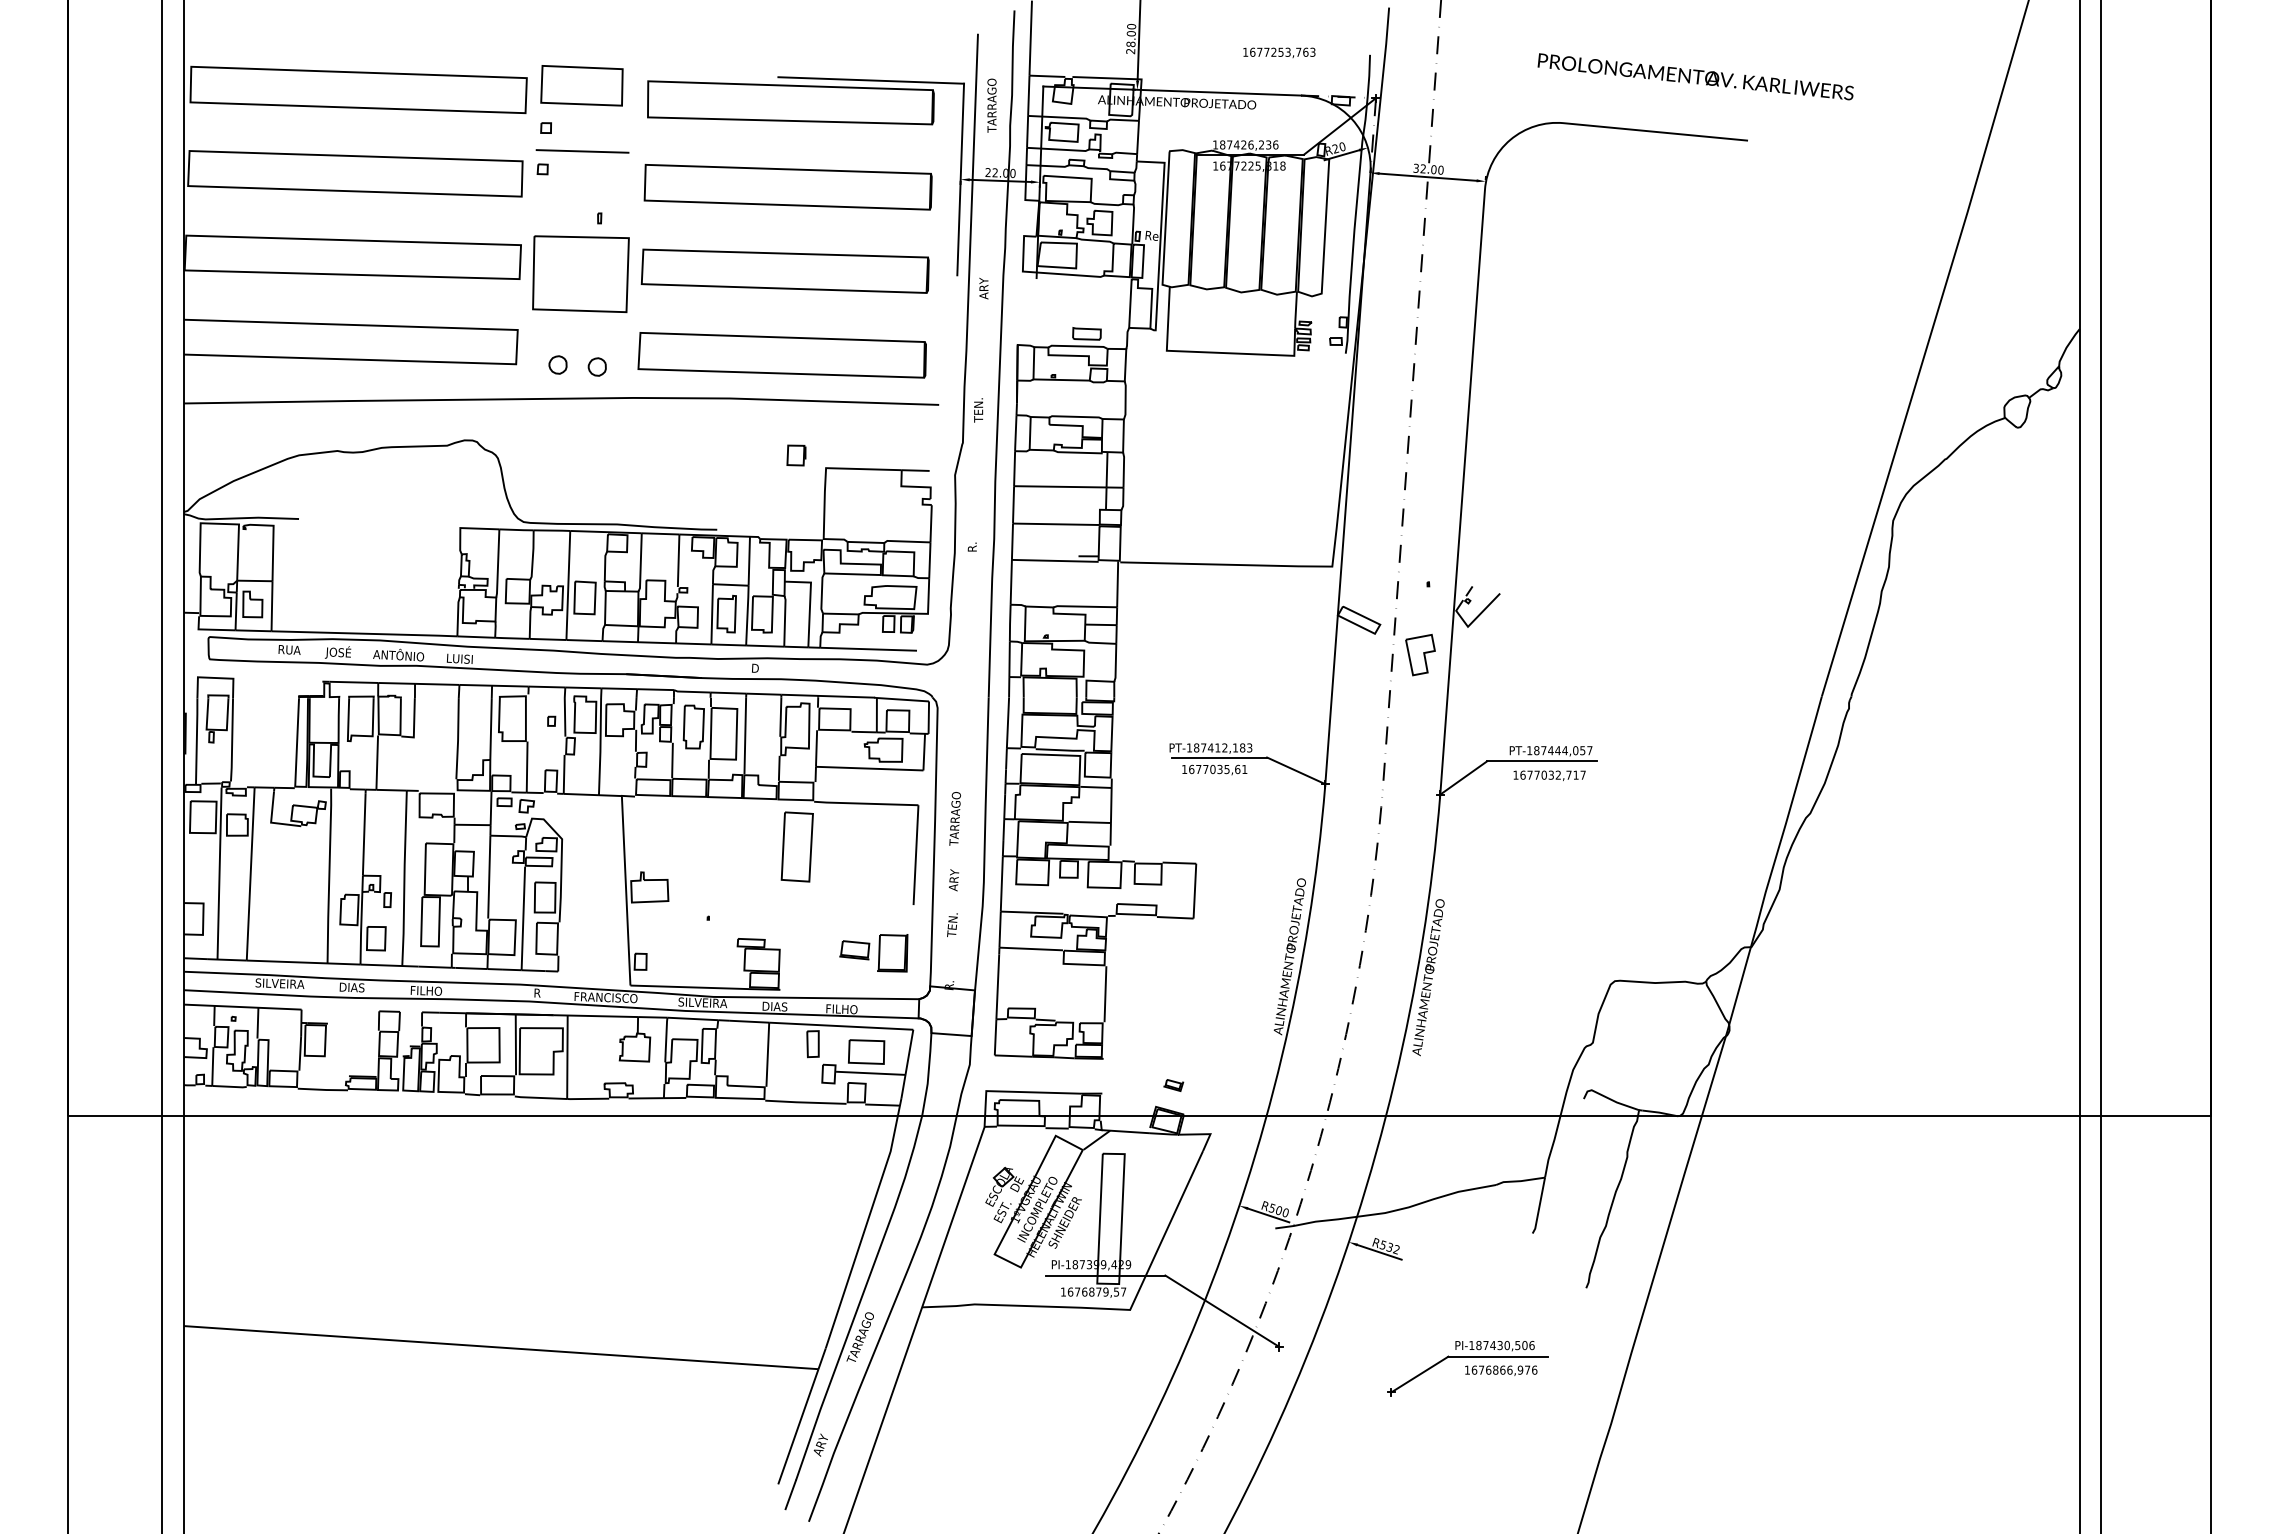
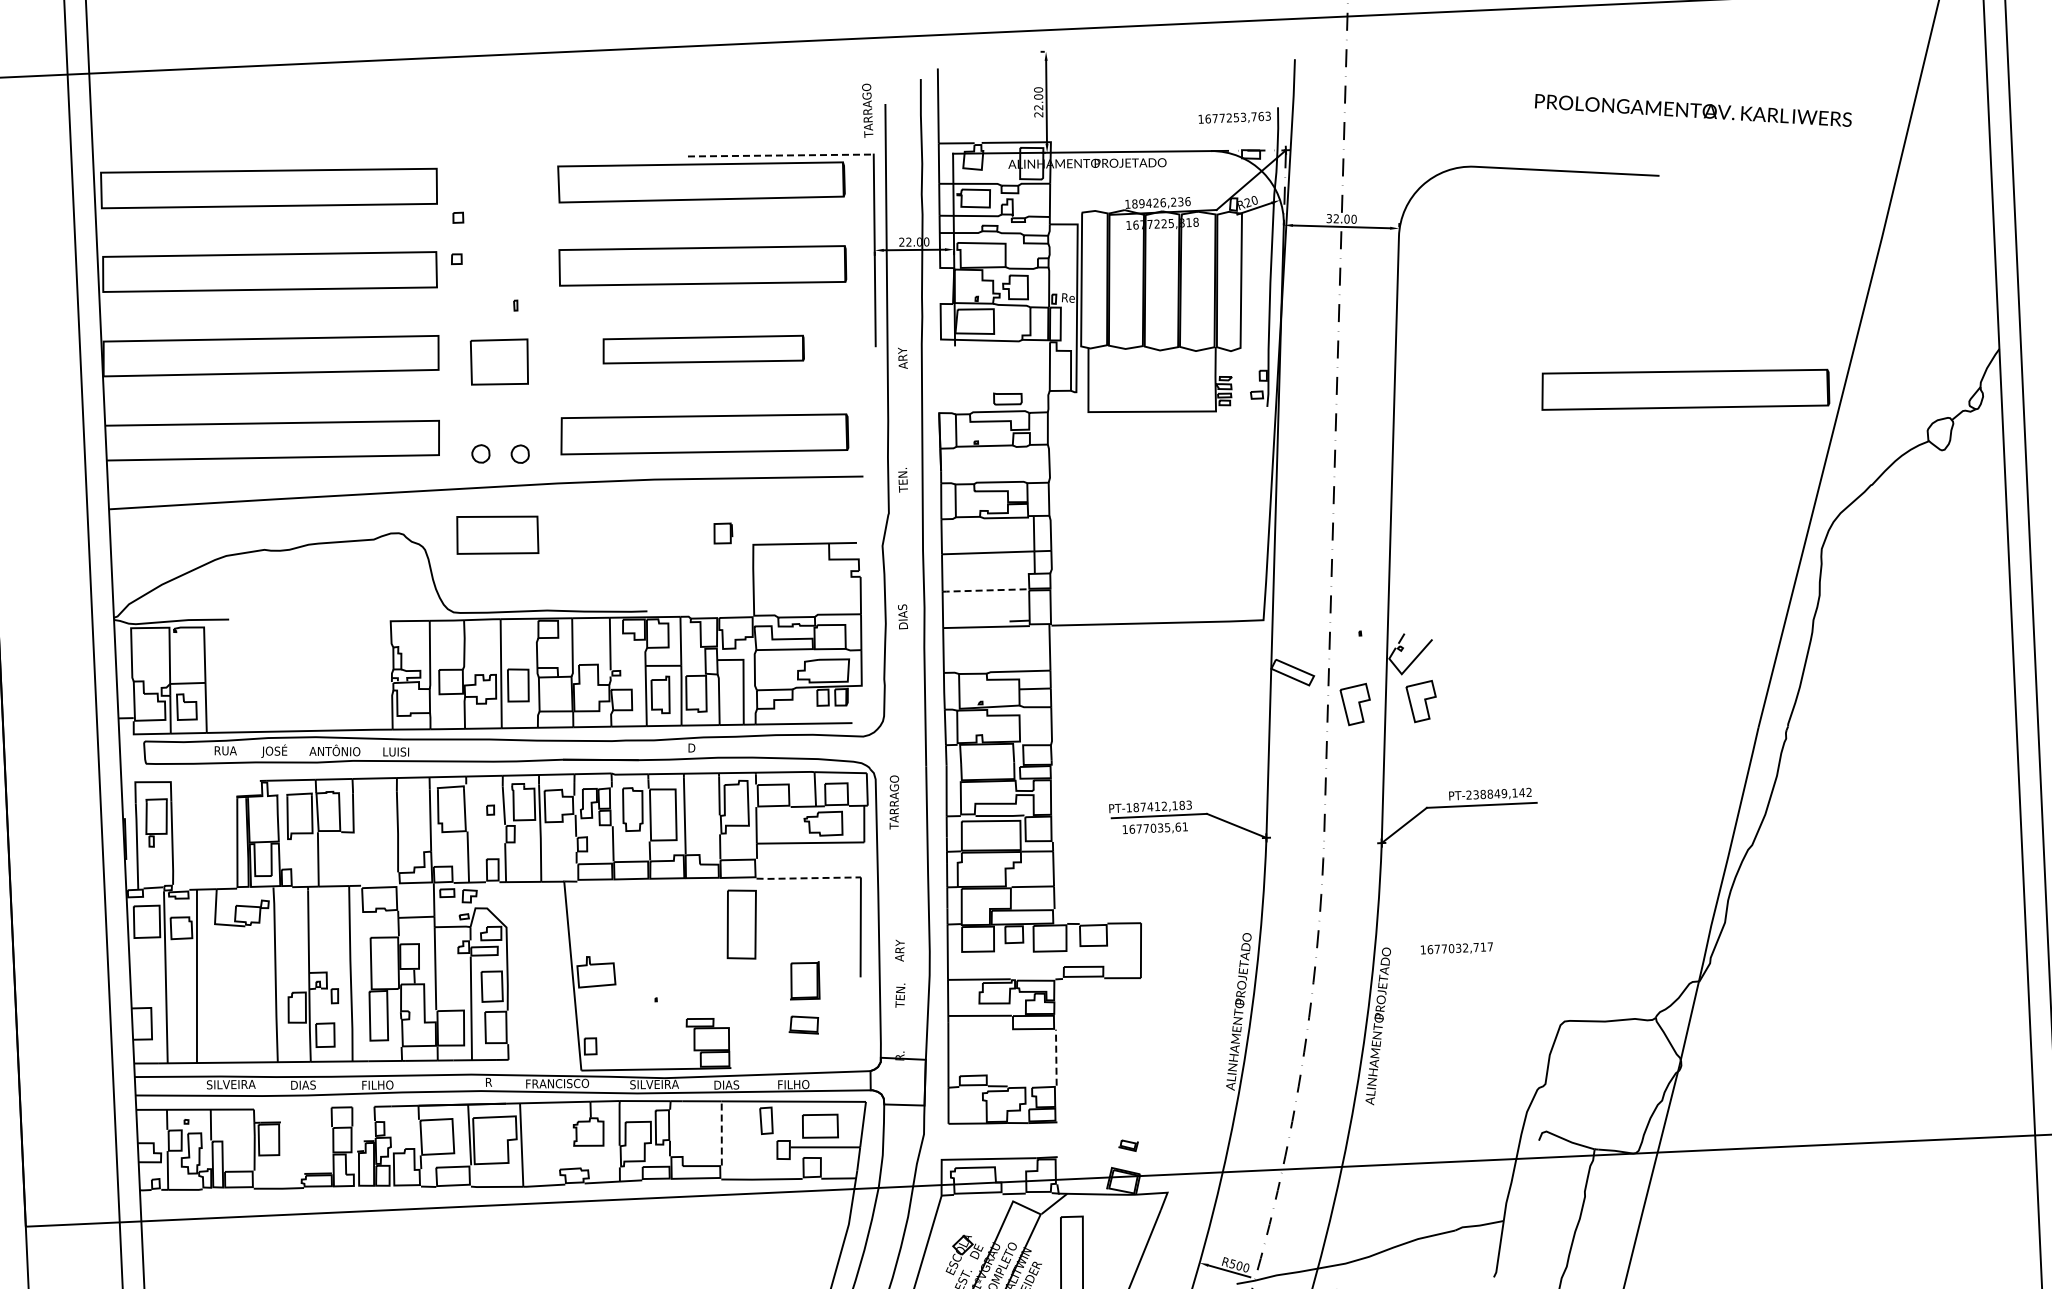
text: (1130, 44) -> (1038, 107), 28.00 -> 22.00
text: (1279, 52) -> (1234, 117), moved
text: (1695, 76) -> (1693, 110), moved
line: (871, 80) -> (781, 155), solid -> dashed
part: (581, 85) -> (497, 534), moved
text: (991, 105) -> (867, 110), moved
text: (1229, 144) -> (1141, 203), 187426,236 -> 189426,236
line: (582, 151) -> (495, 239), removed
part: (784, 270) -> (702, 349), size x0.7
part: (580, 274) -> (499, 362), size x0.6
part: (1763, 355) -> (1684, 389), added
line: (1056, 524) -> (986, 590), solid -> dashed
text: (971, 546) -> (902, 616), R. -> DIAS
part: (1486, 654) -> (1421, 701), added
text: (1559, 750) -> (1498, 793), PT-187444,057 -> PT-238849,142
text: (1549, 775) -> (1456, 948), moved
line: (865, 803) -> (807, 878), solid -> dashed
text: (954, 818) -> (893, 802), moved
part: (892, 953) -> (804, 981), moved
line: (1105, 993) -> (1056, 1056), solid -> dashed
line: (767, 1054) -> (721, 1133), solid -> dashed

